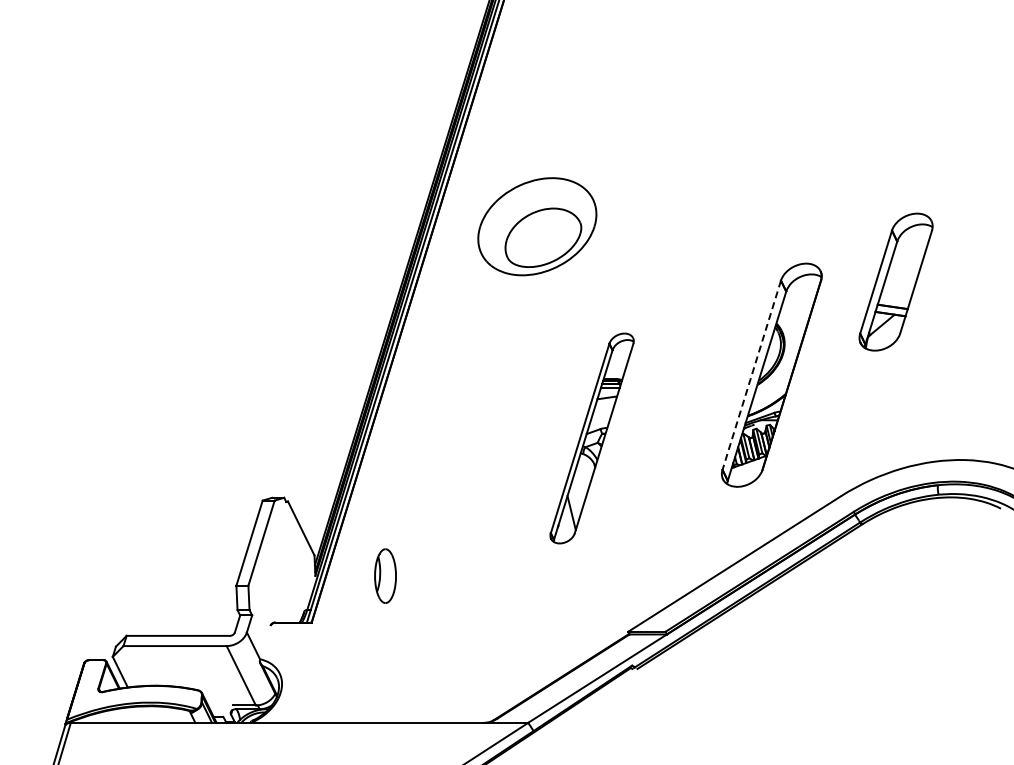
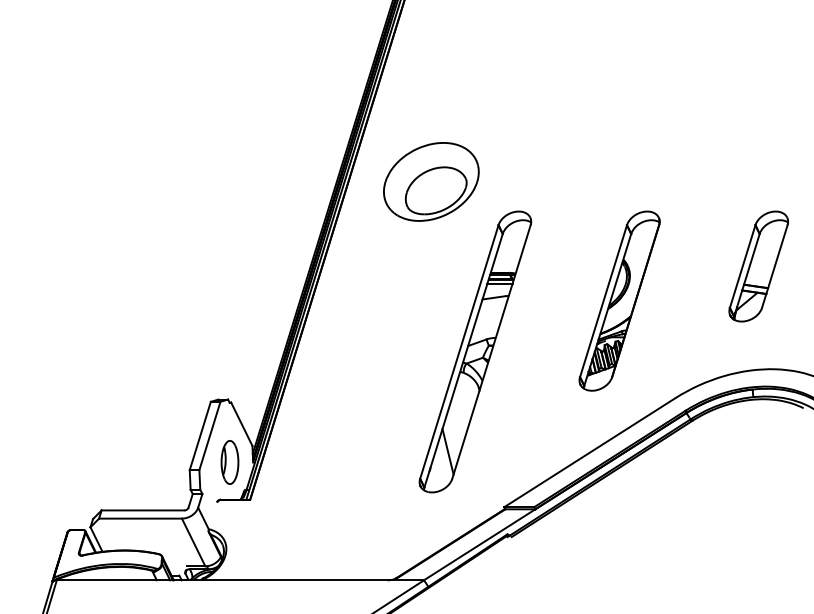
part: (895, 281) -> (758, 266), moved
line: (751, 375) -> (603, 301), dashed -> solid
part: (591, 438) -> (474, 351), size x1.67
part: (385, 575) -> (229, 461), moved

